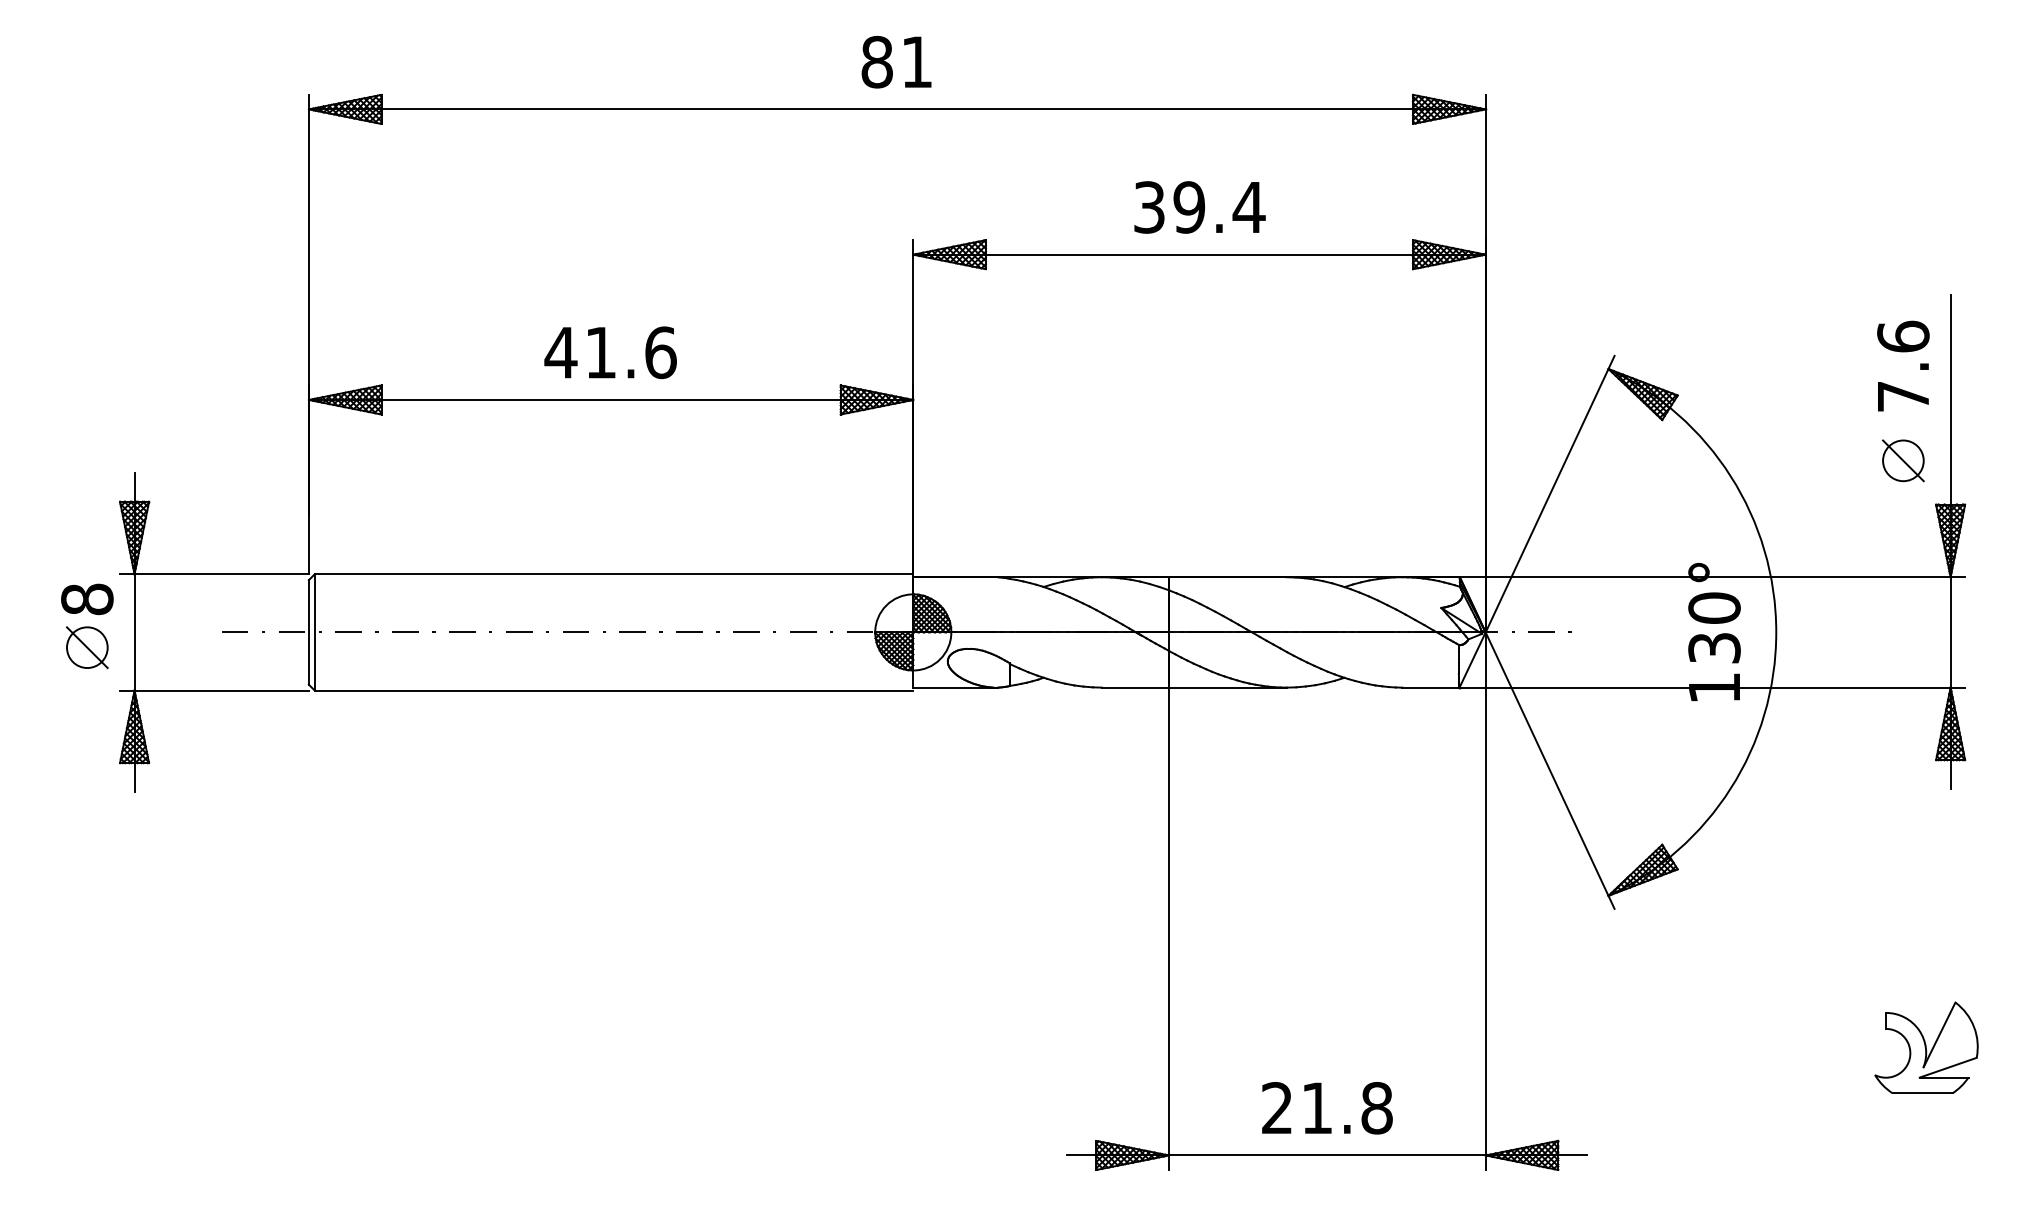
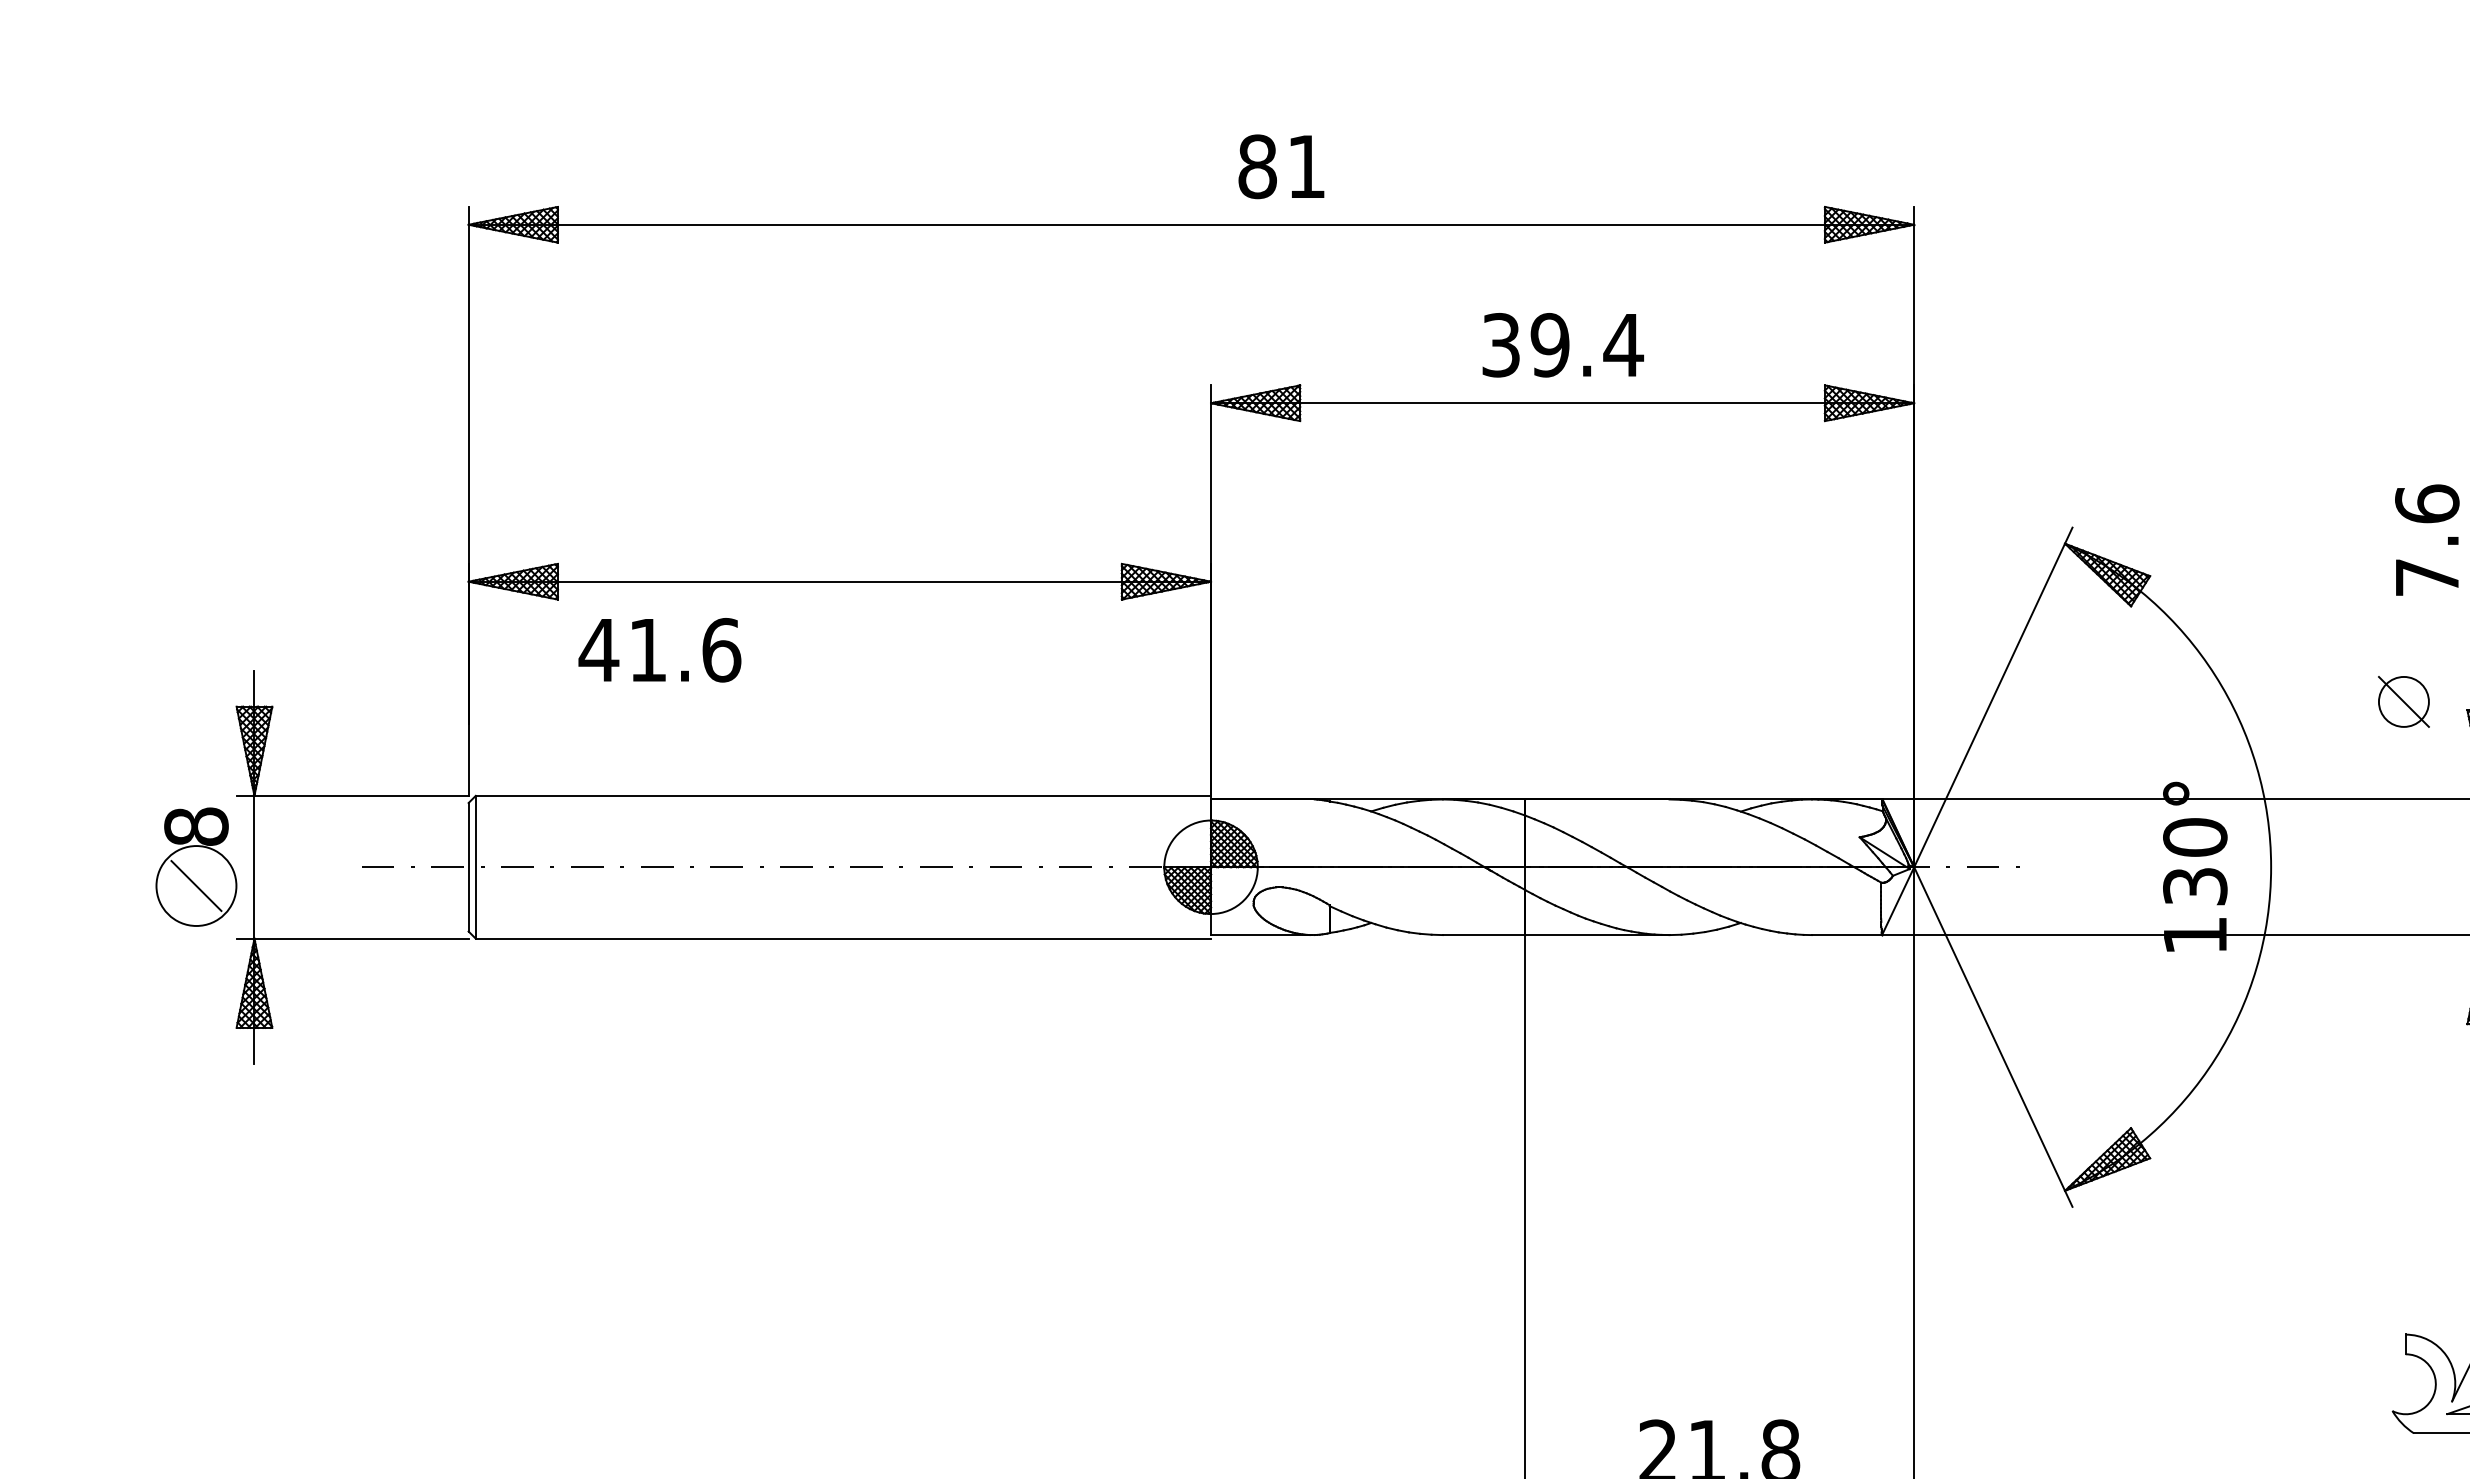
text: (896, 61) -> (1281, 165), moved
text: (610, 352) -> (659, 649), moved
part: (1903, 460) -> (2404, 701), moved
circle: (87, 647) -> (196, 885), size x1.6

